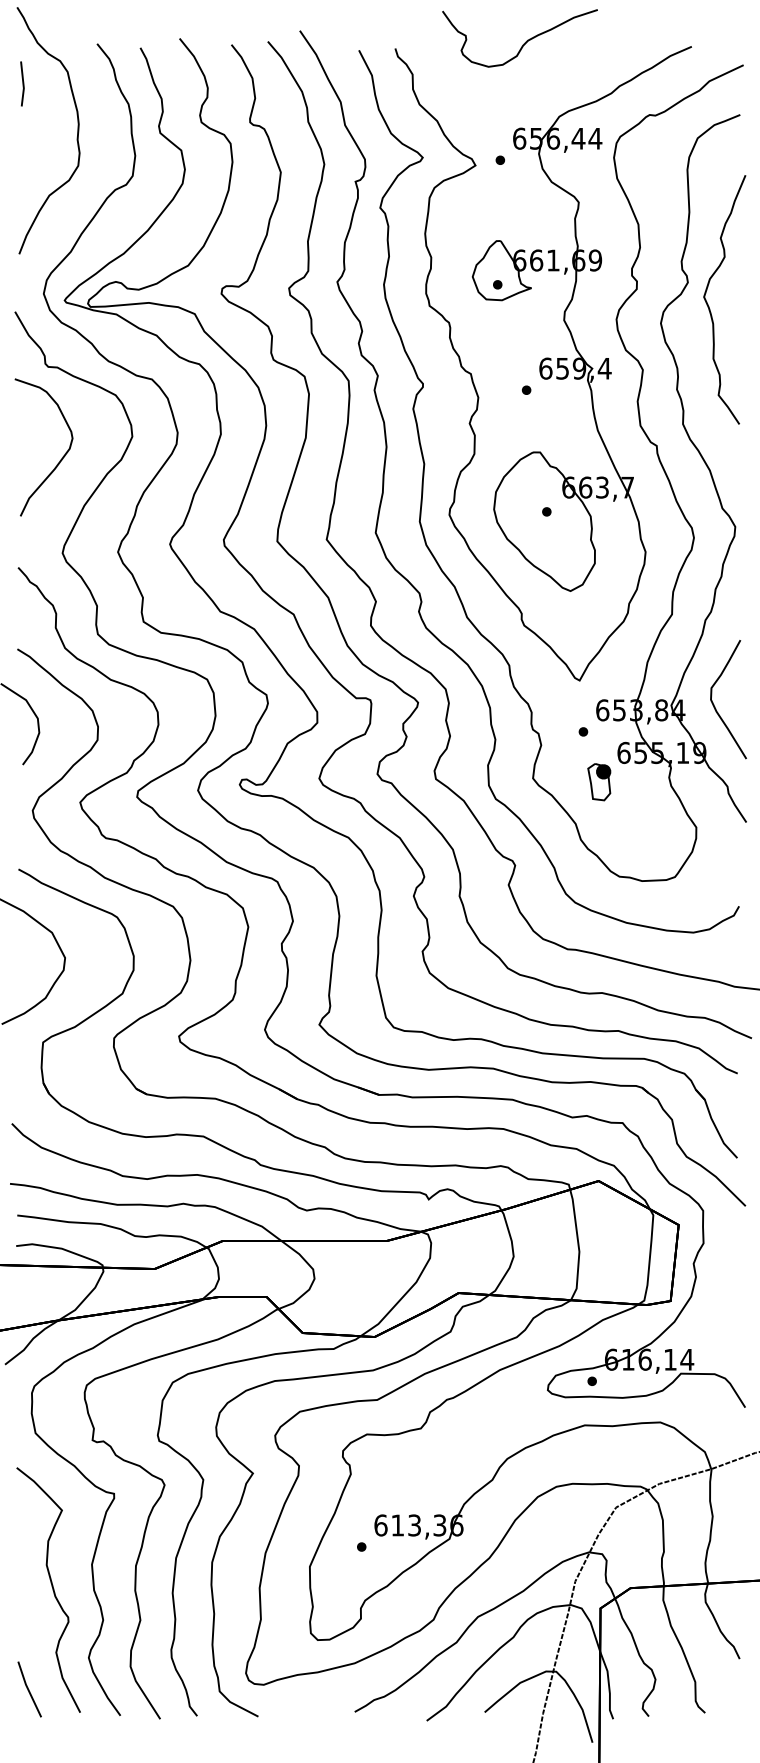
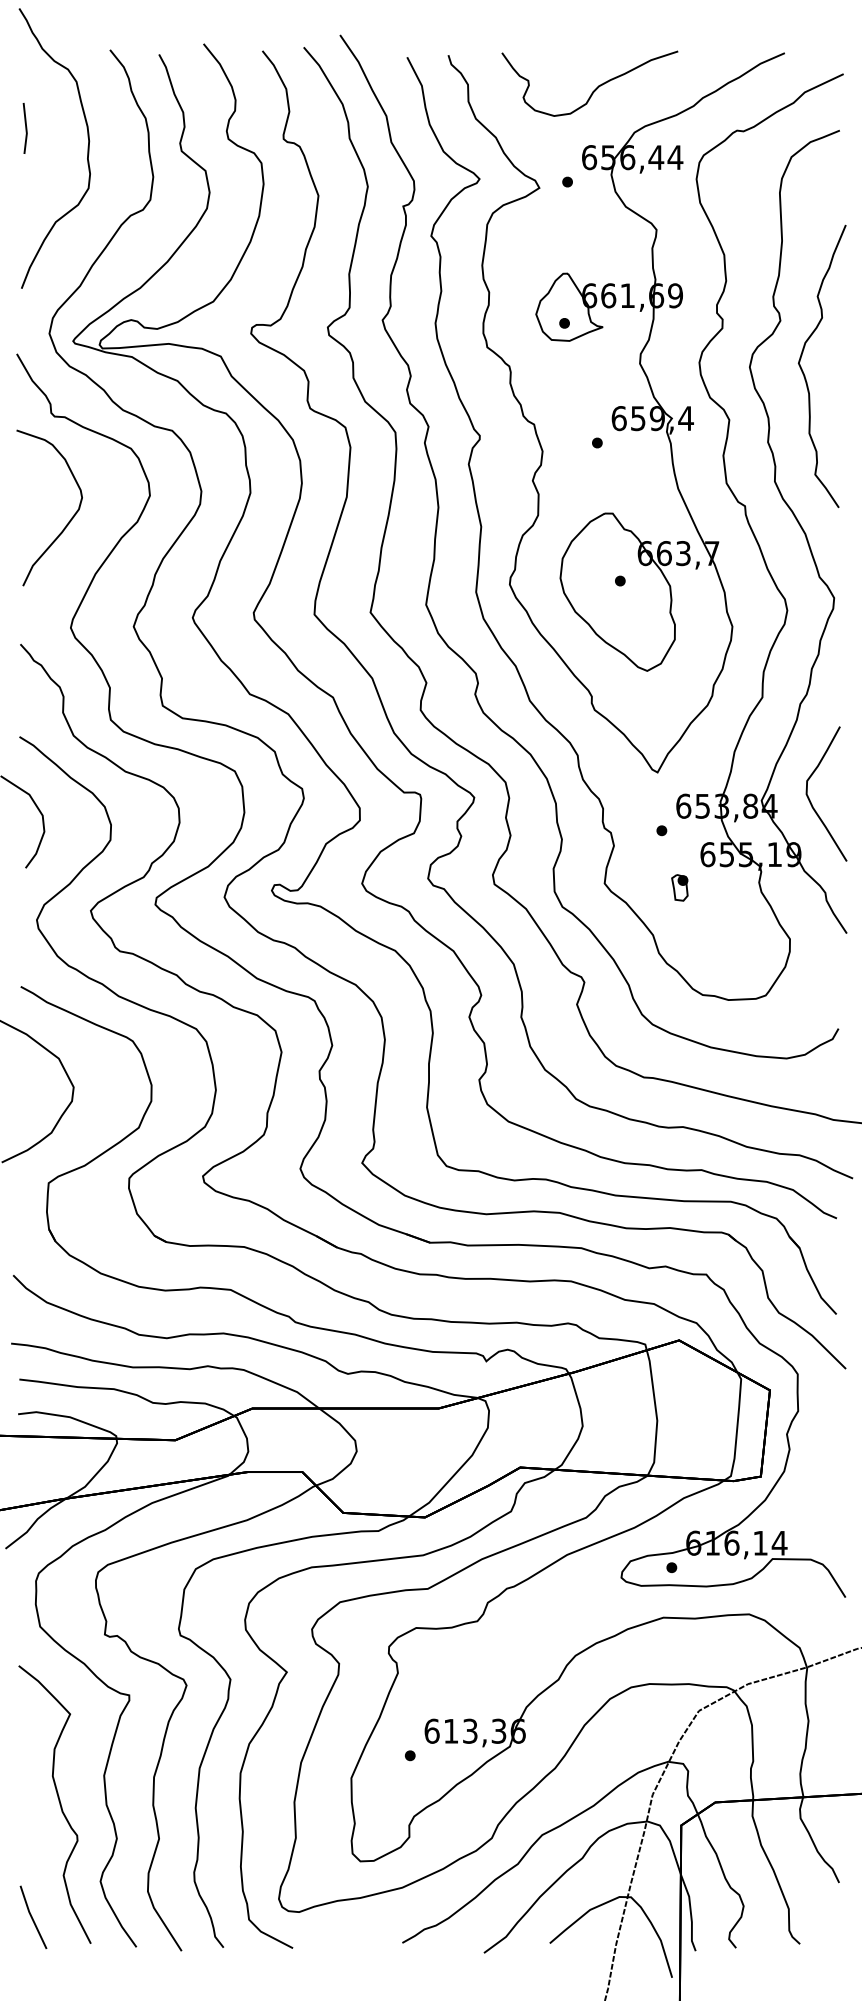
curve: (524, 42) -> (595, 88), moved
line: (22, 84) -> (25, 128), moved
curve: (710, 307) -> (805, 375), moved
part: (598, 781) -> (679, 887), size x0.62

